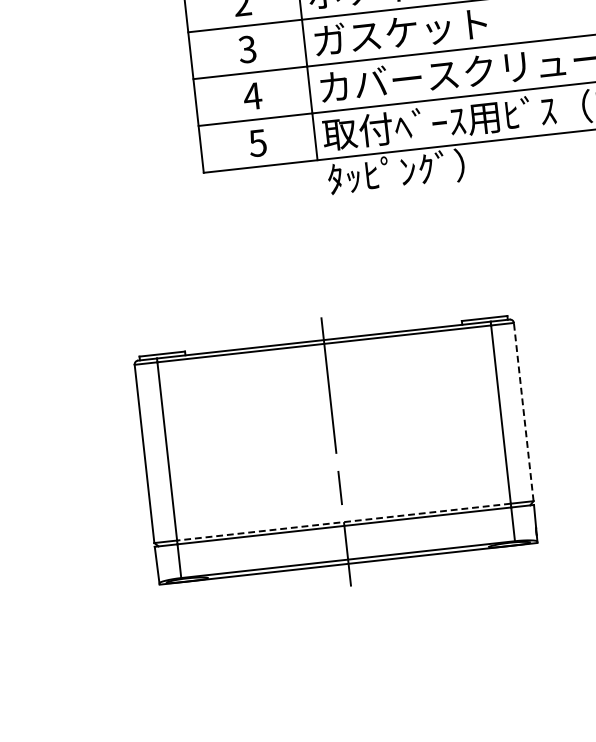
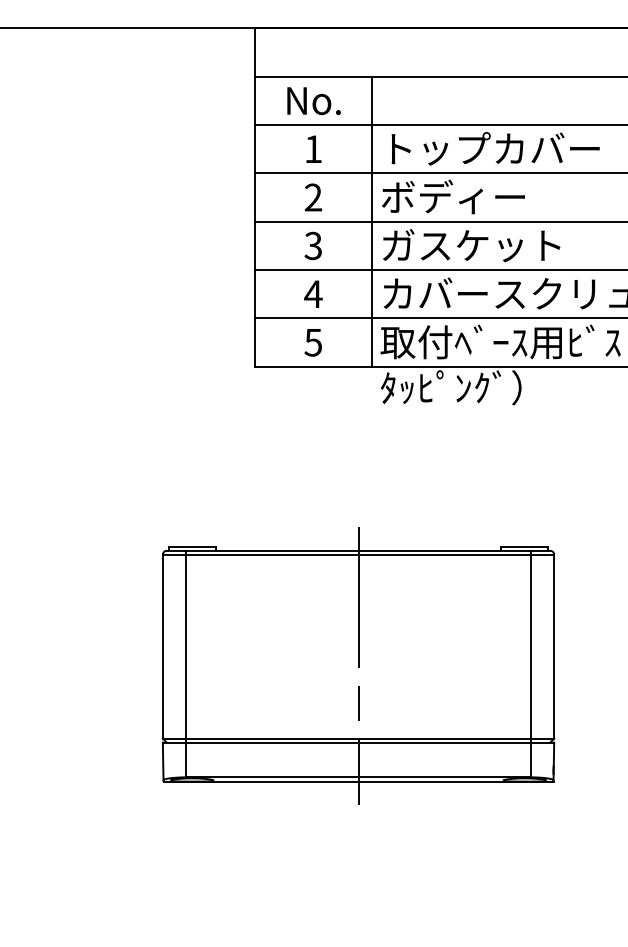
line: (524, 411) -> (554, 646), dashed -> solid
line: (343, 521) -> (358, 738), dashed -> solid

